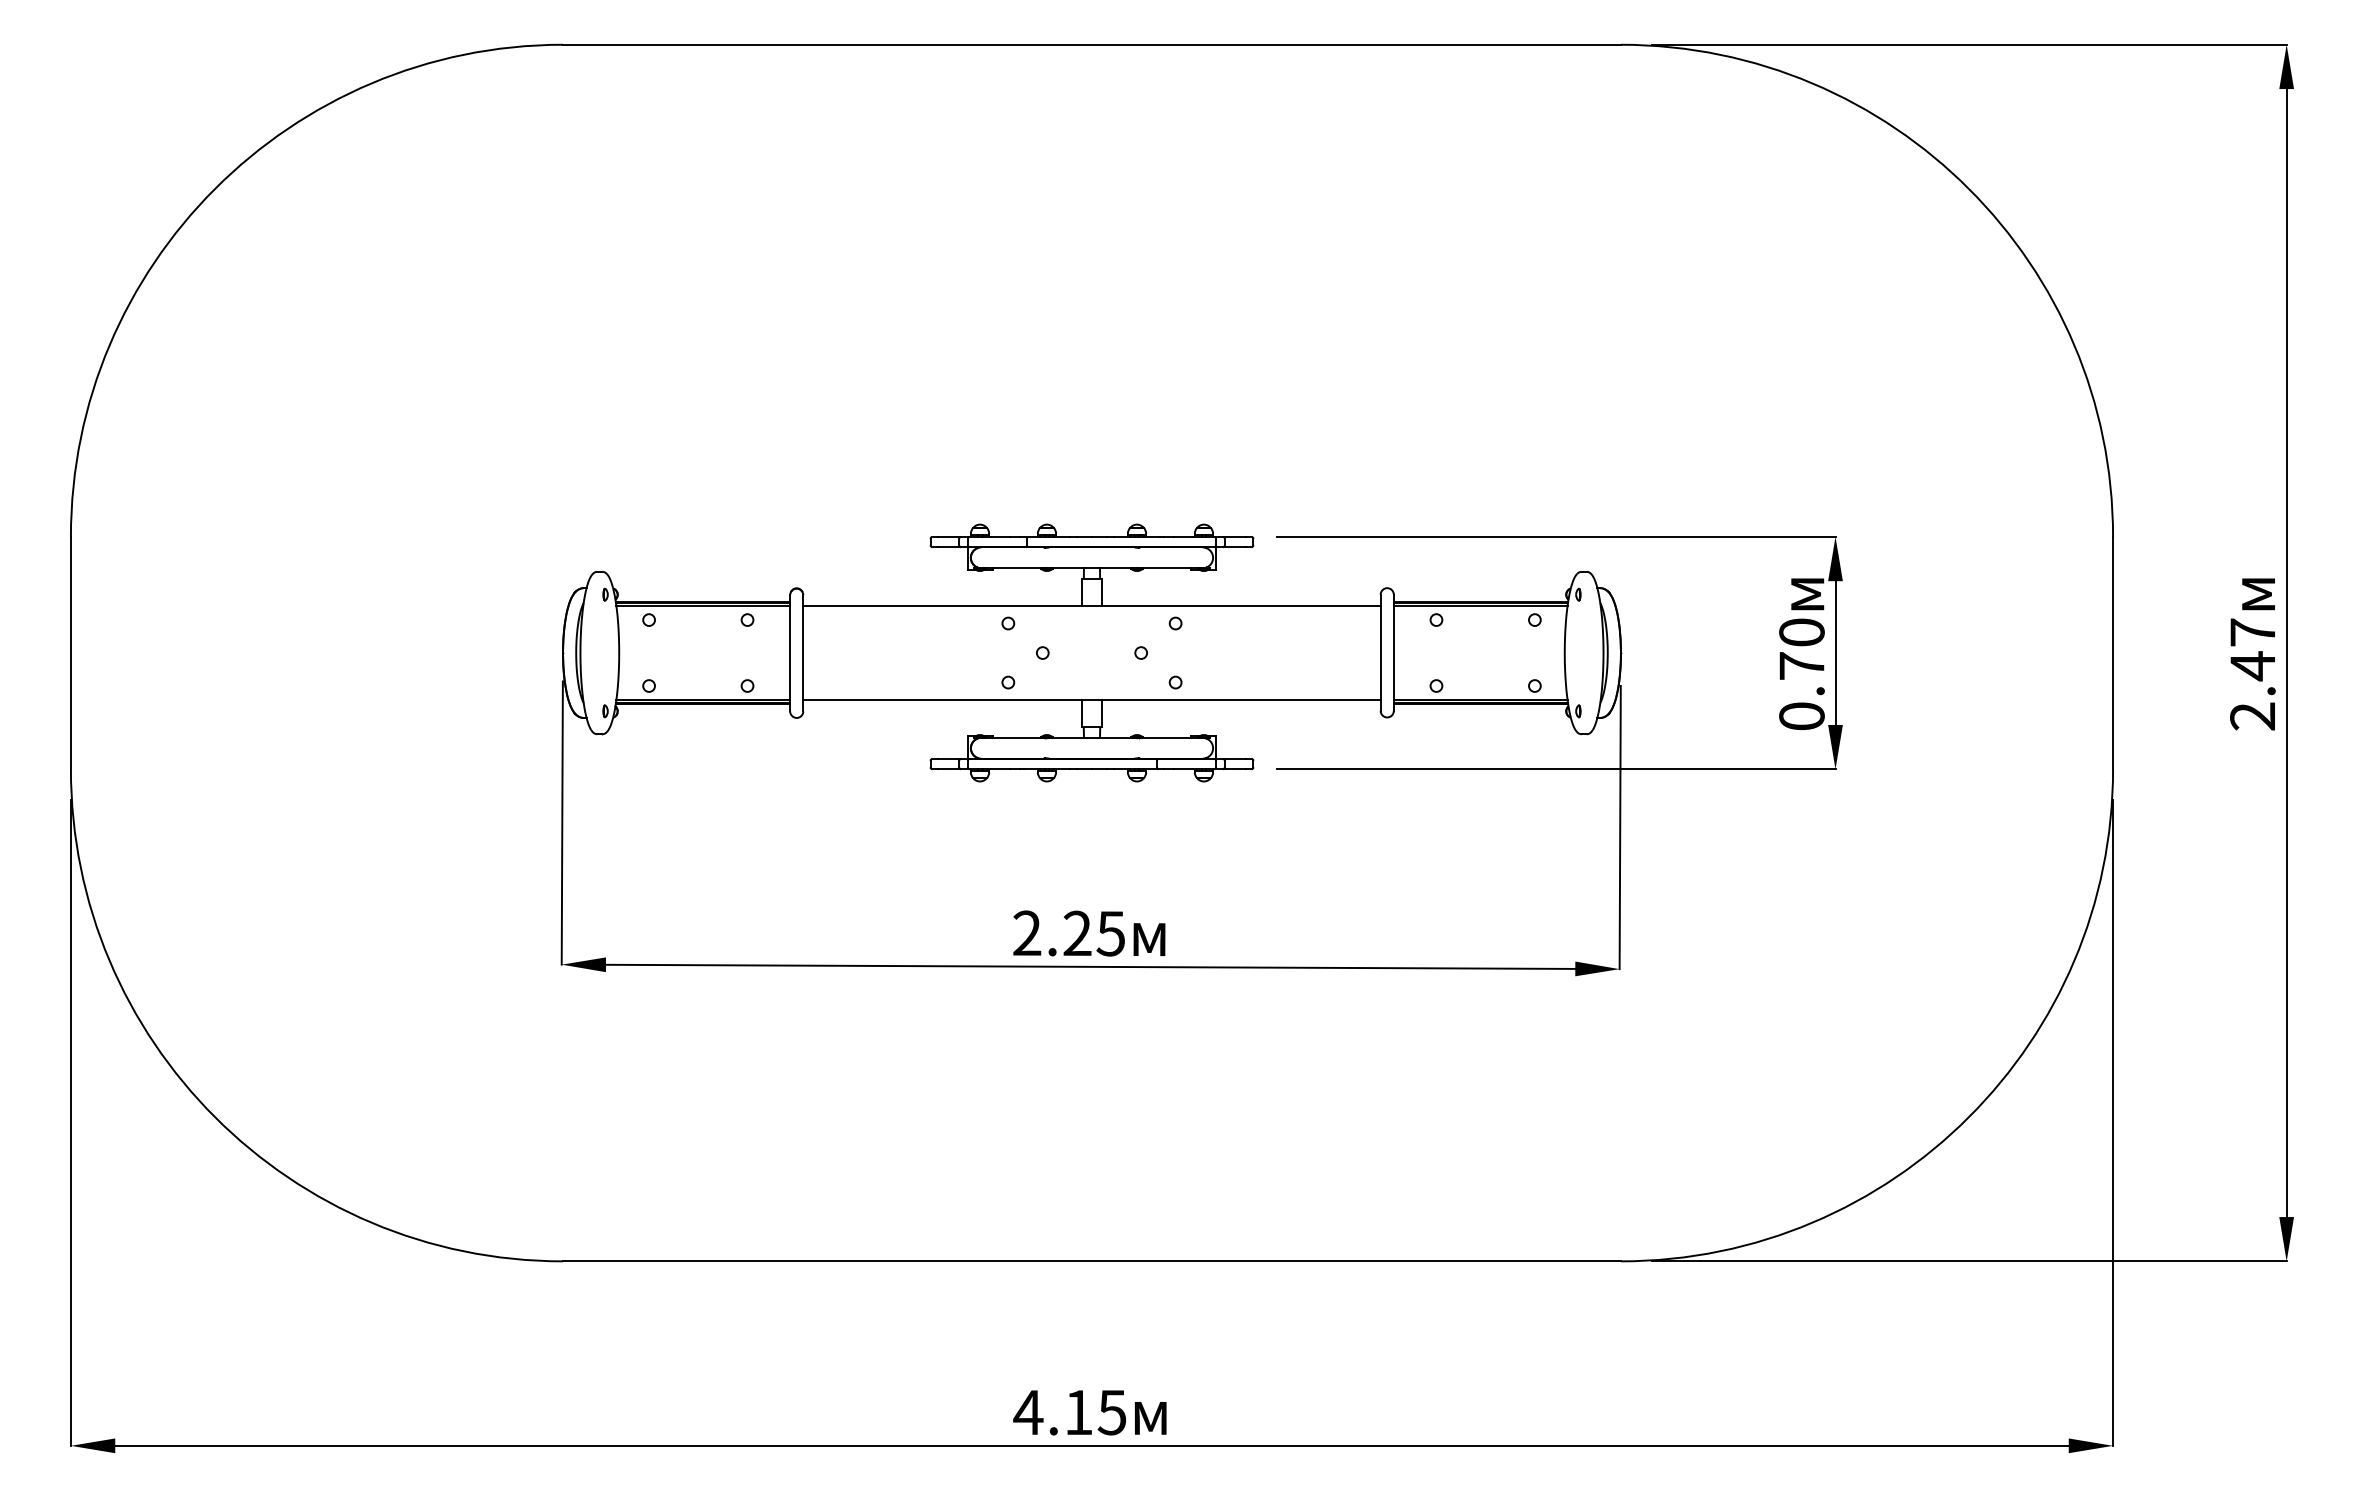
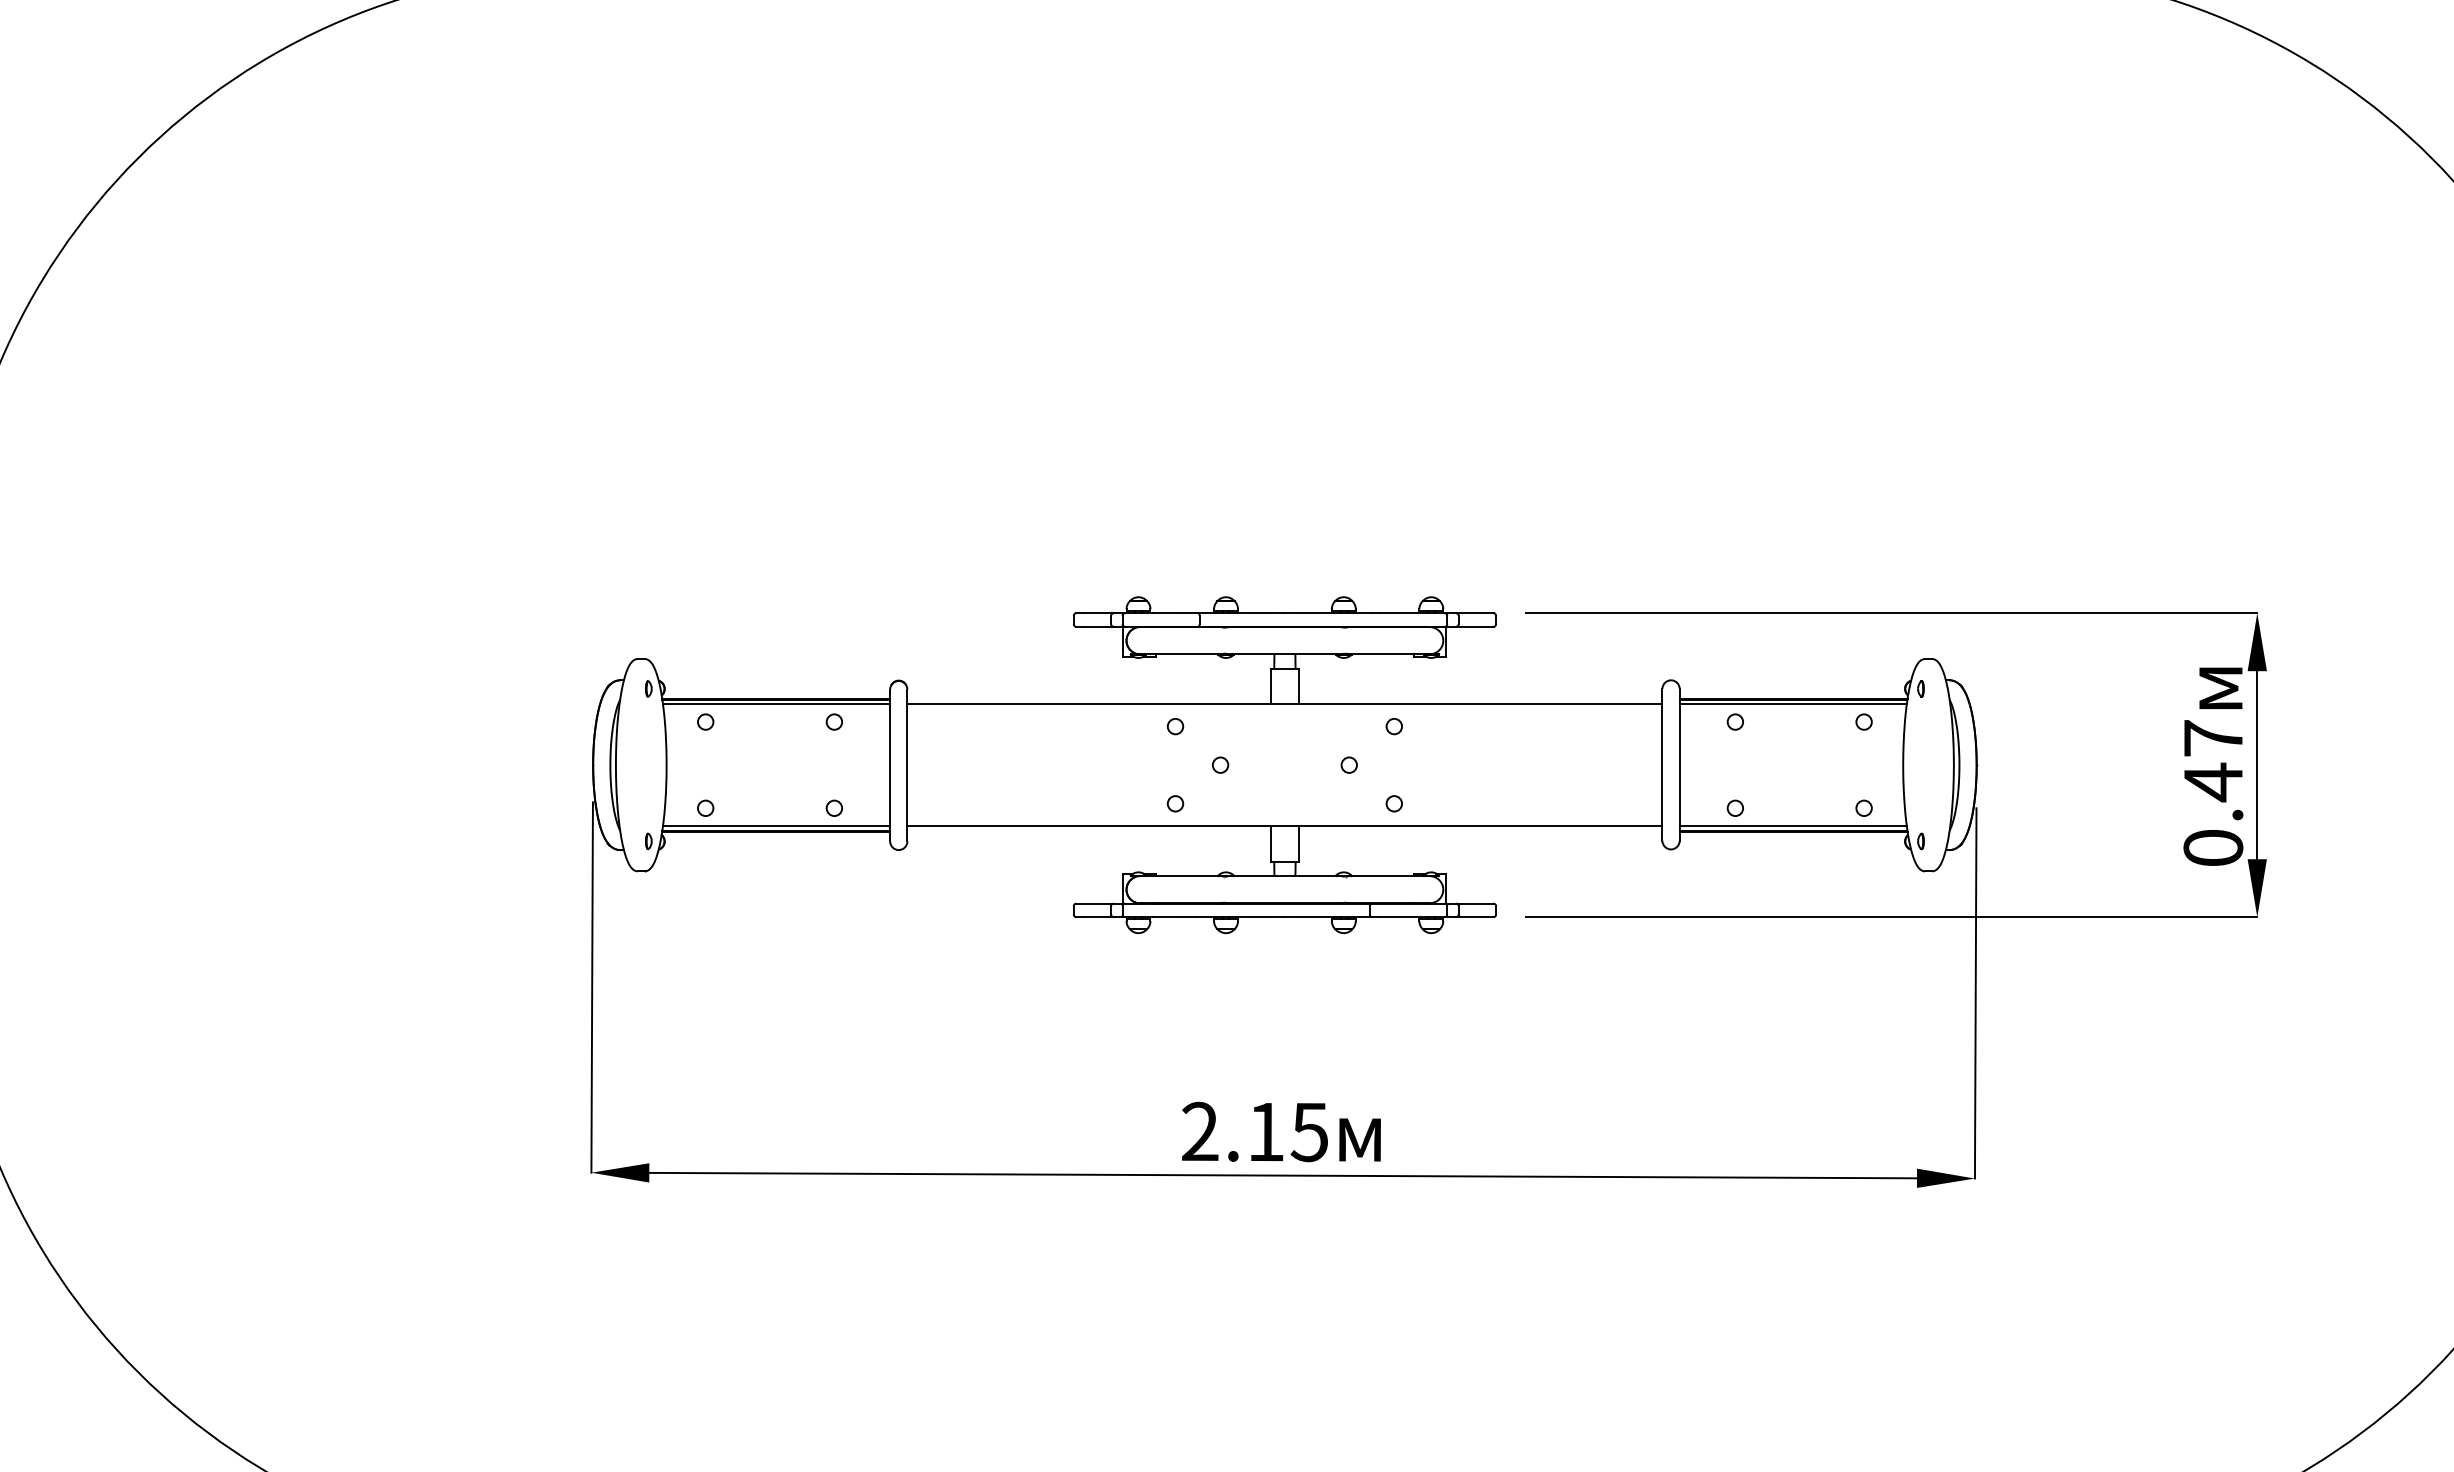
text: (1801, 649) -> (2212, 760), 0.70 -> 0.47
text: (1077, 932) -> (1265, 1130), 2.25 -> 2.15

